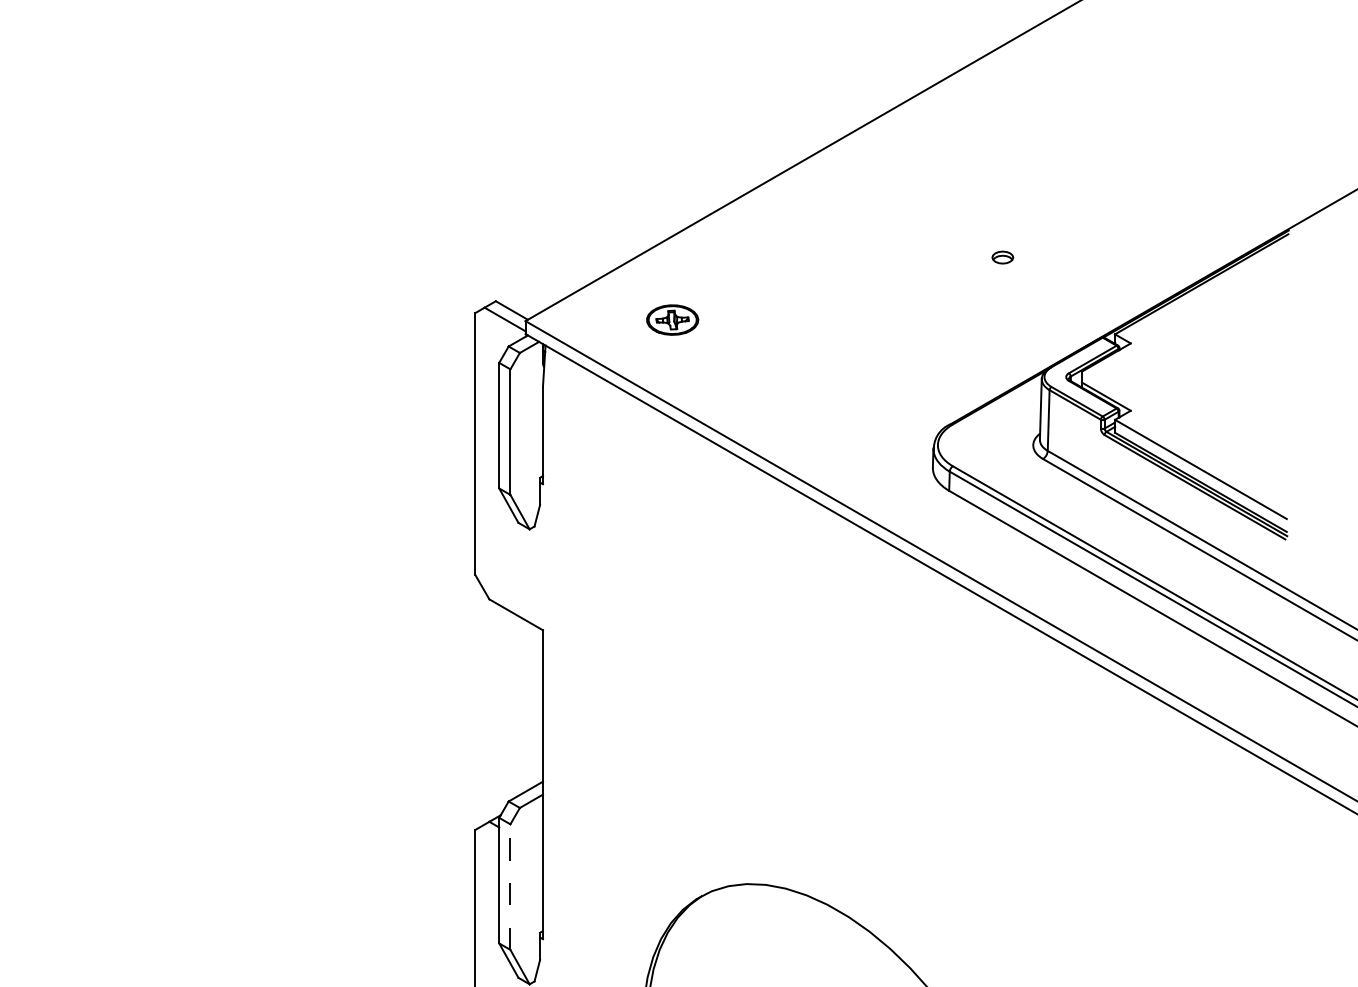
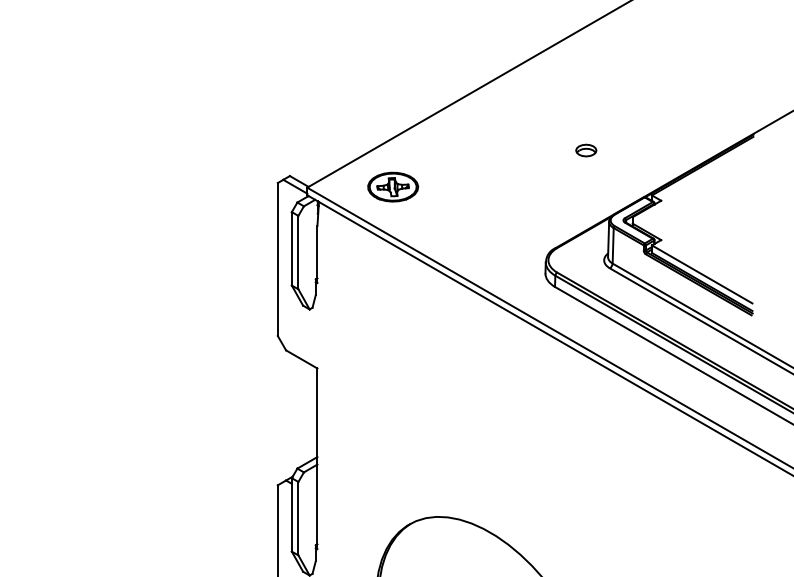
part: (1003, 257) -> (586, 150), size x1.67
part: (673, 319) -> (393, 186), size x1.67
line: (510, 886) -> (298, 518), dashed -> solid

